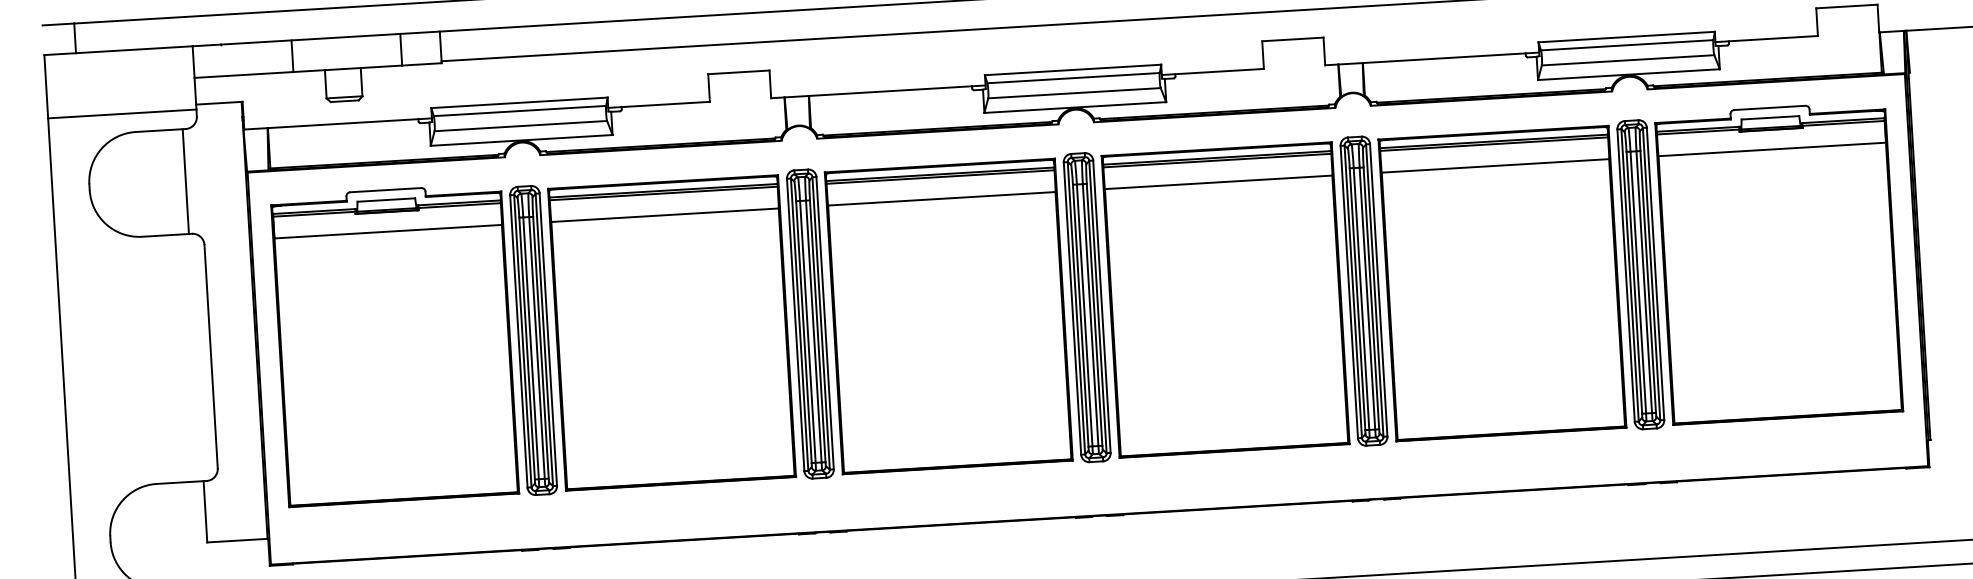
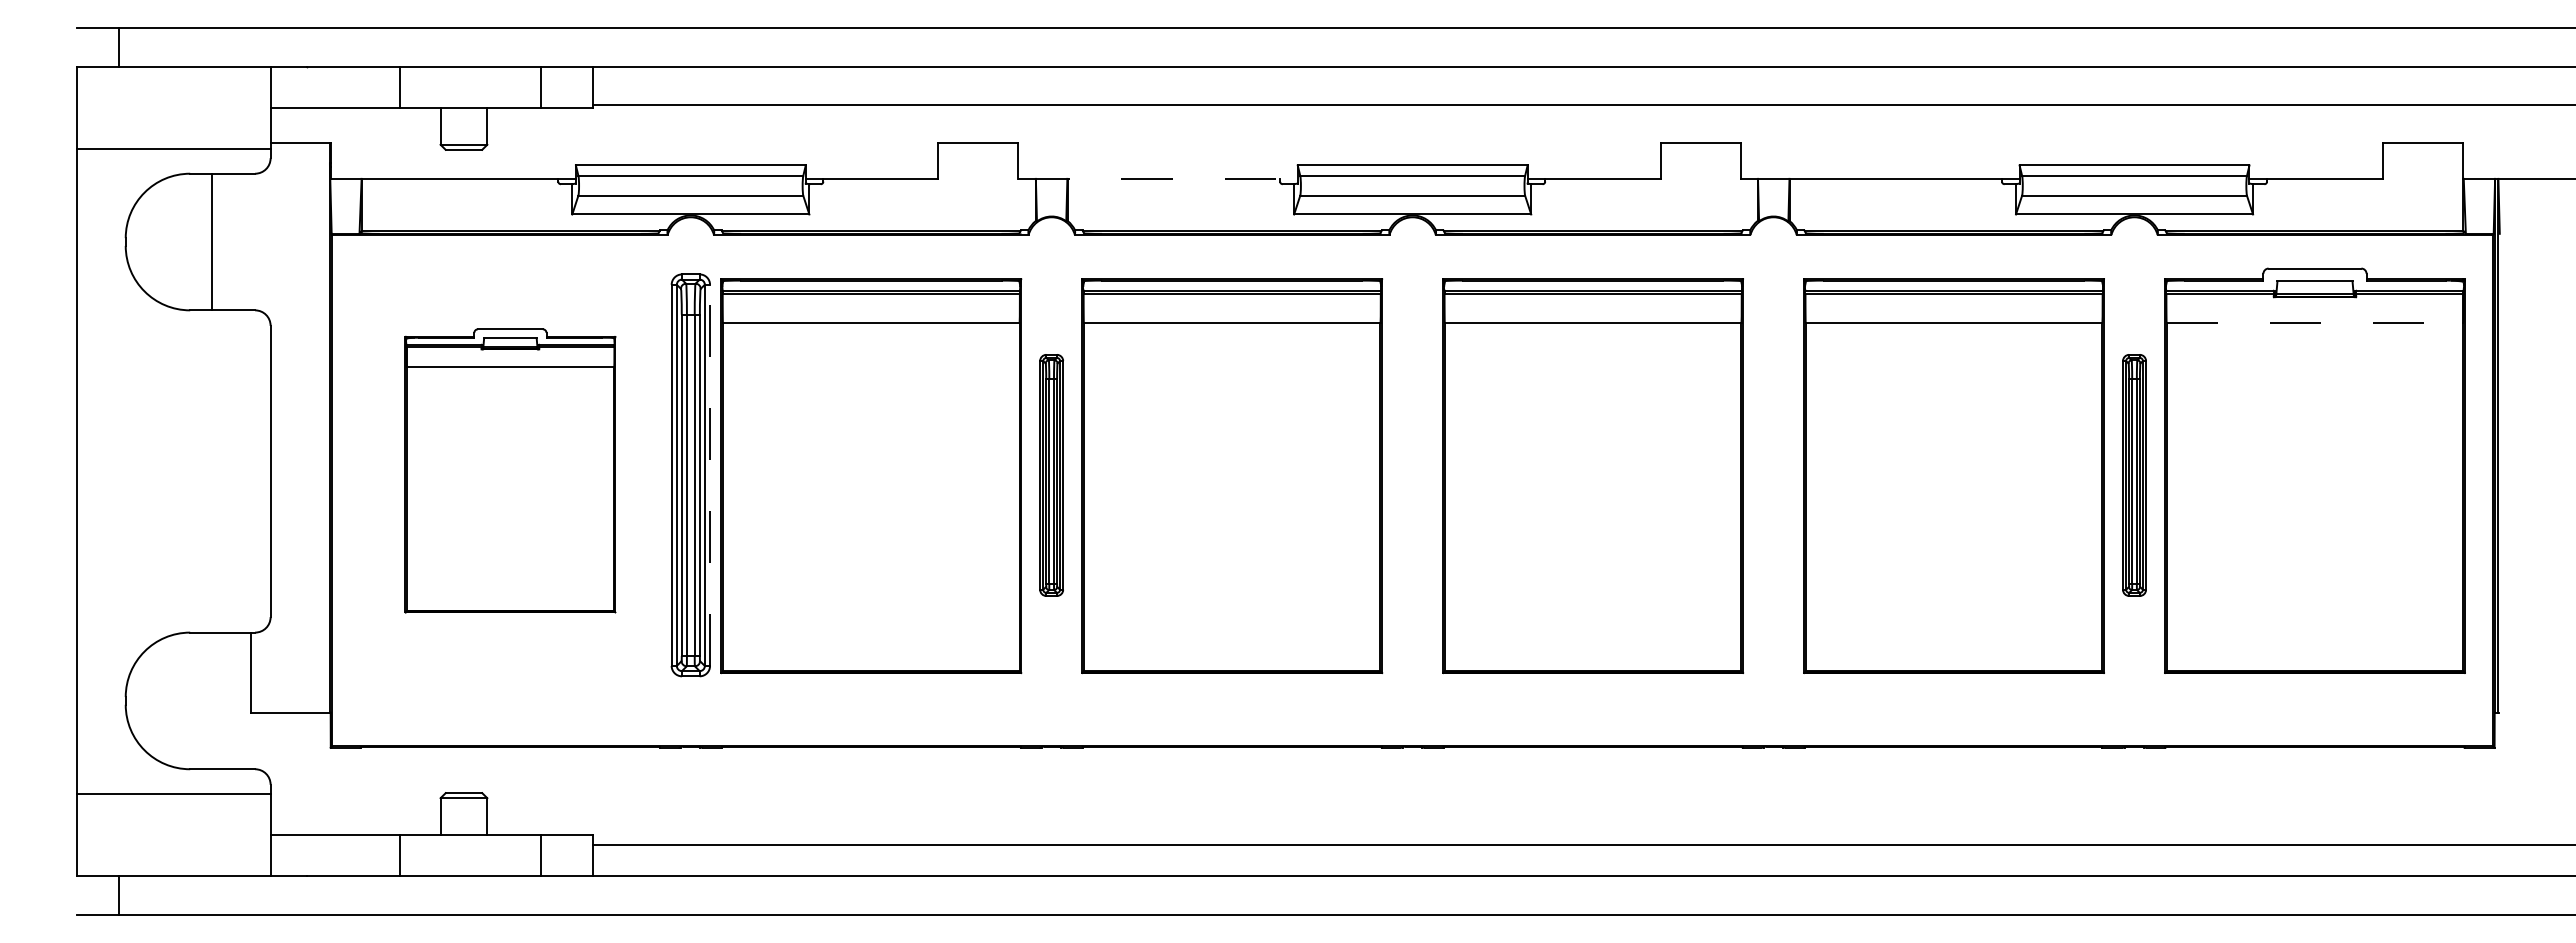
line: (878, 91) -> (1158, 178), solid -> dashed
line: (1772, 149) -> (2315, 322), solid -> dashed
line: (185, 181) -> (212, 241), moved
part: (1640, 274) -> (2134, 475), size x0.6
part: (1363, 291) -> (1773, 475), removed
part: (1087, 307) -> (1412, 475), removed
part: (810, 324) -> (1051, 475), size x0.6
line: (548, 339) -> (710, 475), solid -> dashed
part: (395, 345) -> (510, 470), size x0.7

